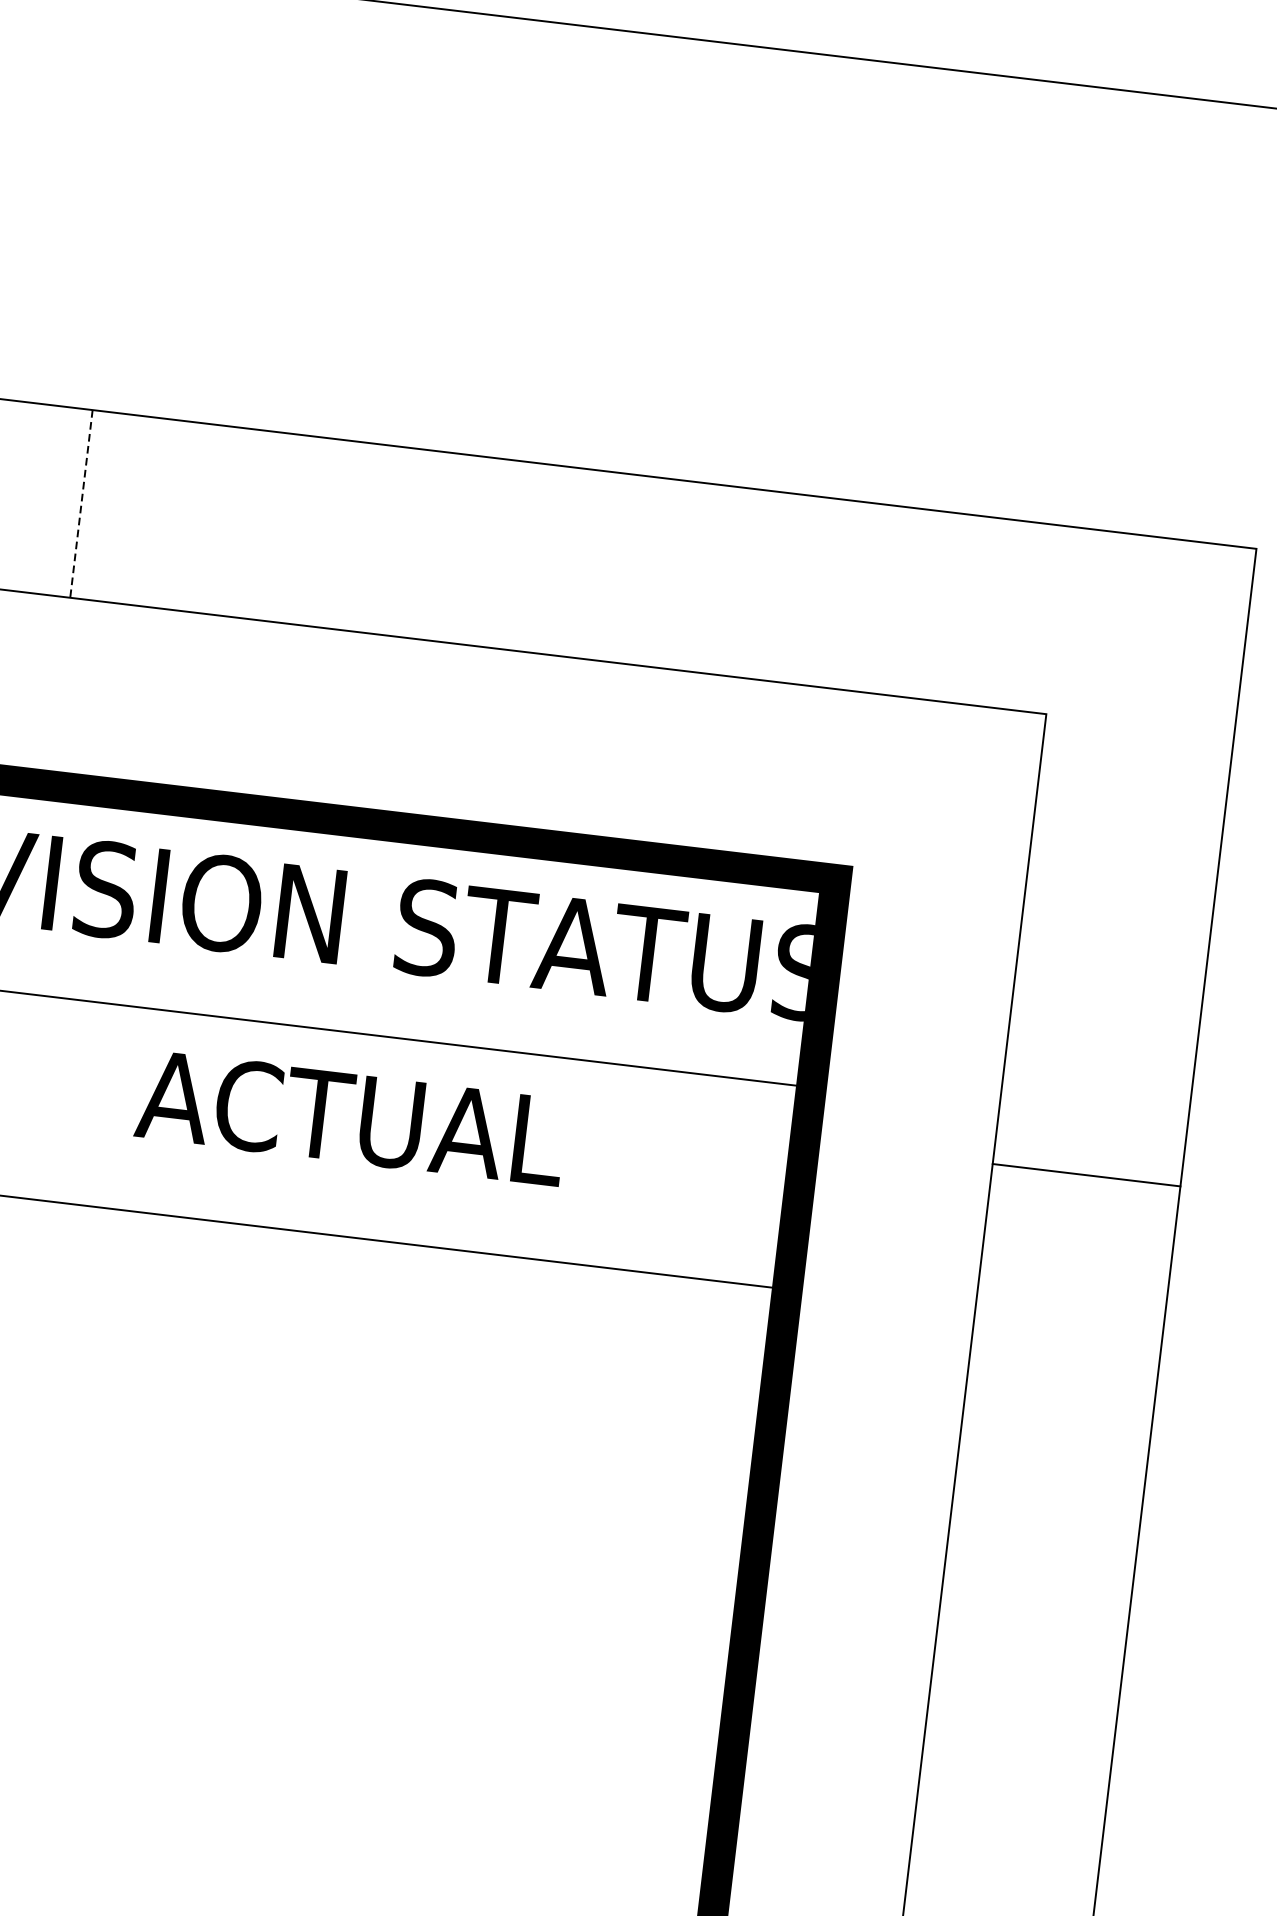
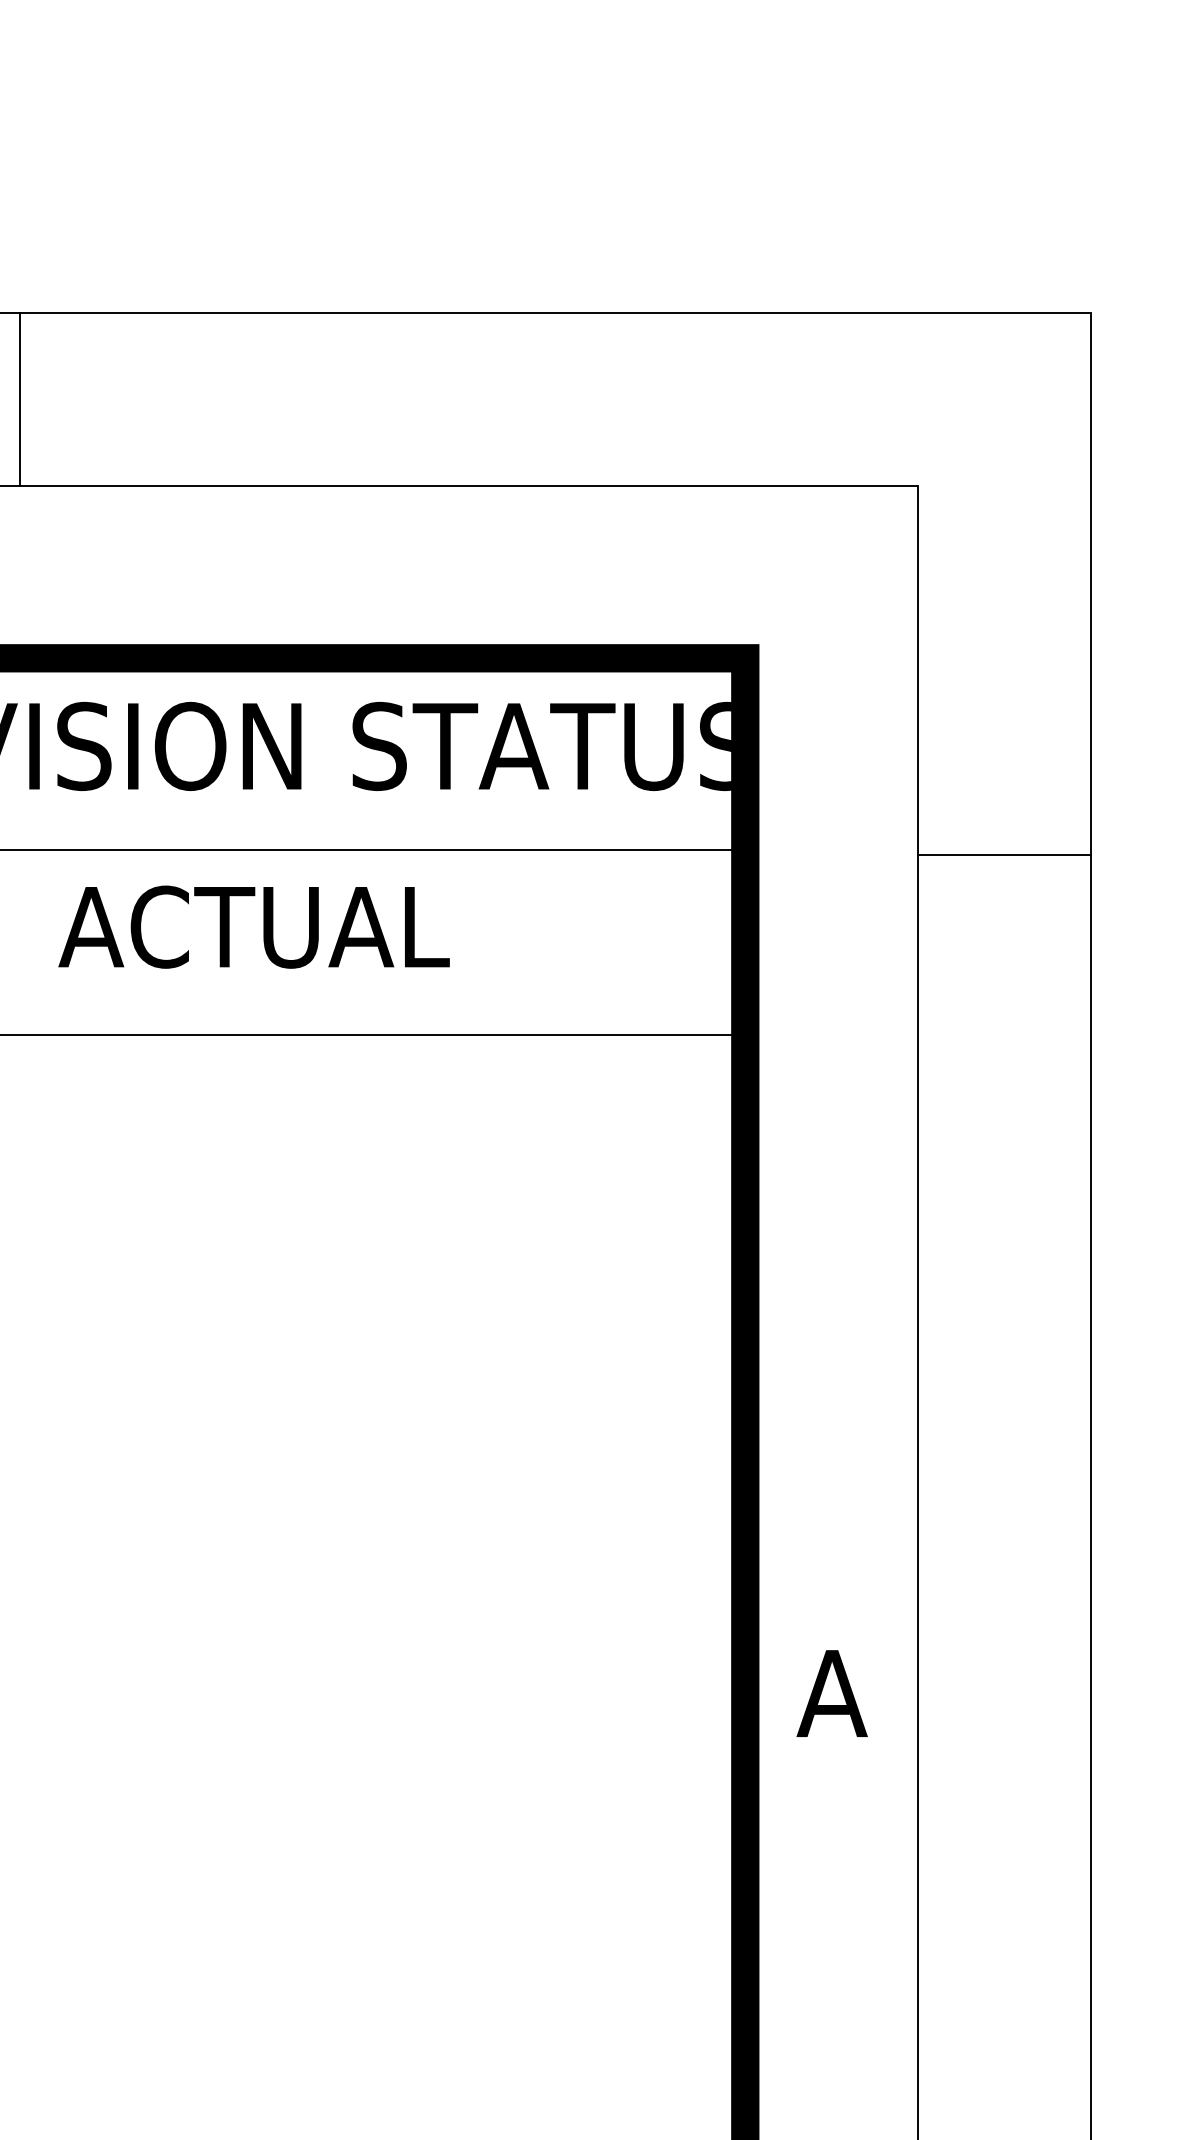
line: (81, 504) -> (20, 399), dashed -> solid
text: (350, 1117) -> (253, 926), moved
line: (1085, 1175) -> (1003, 855), moved

